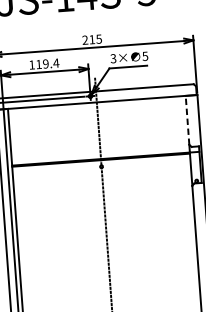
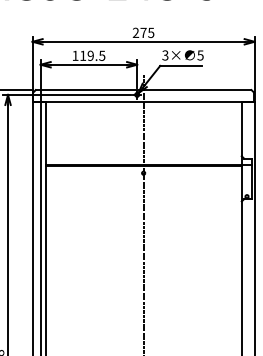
text: (92, 39) -> (143, 32), 215 -> 275
text: (55, 62) -> (101, 55), 119.4 -> 119.5
line: (187, 119) -> (241, 128), dashed -> solid

